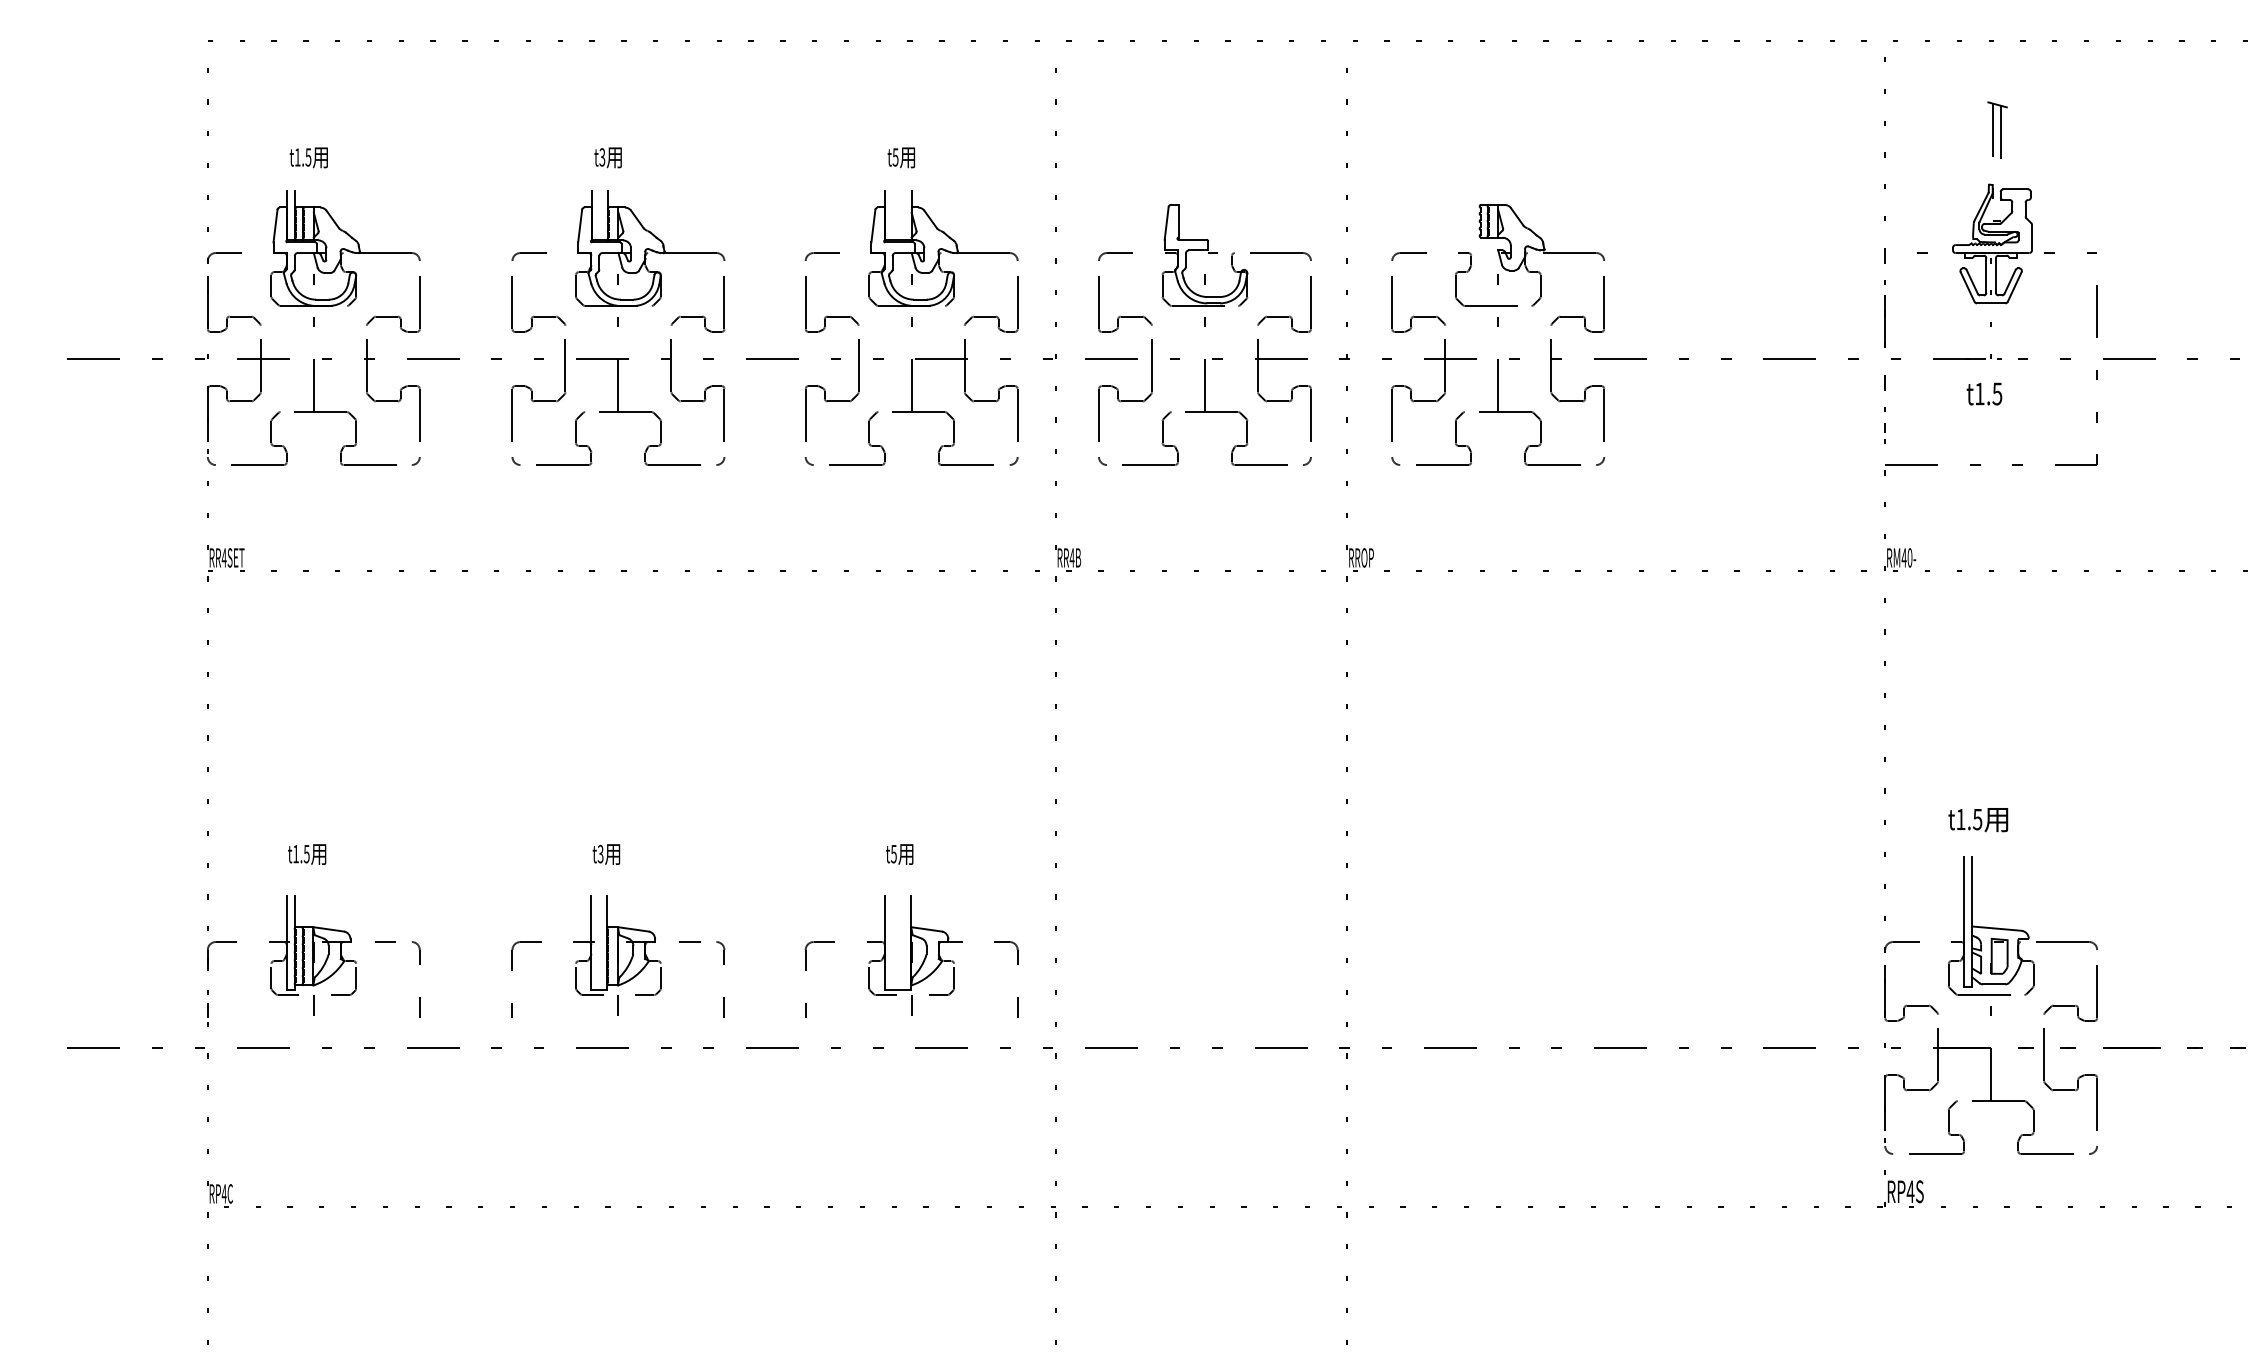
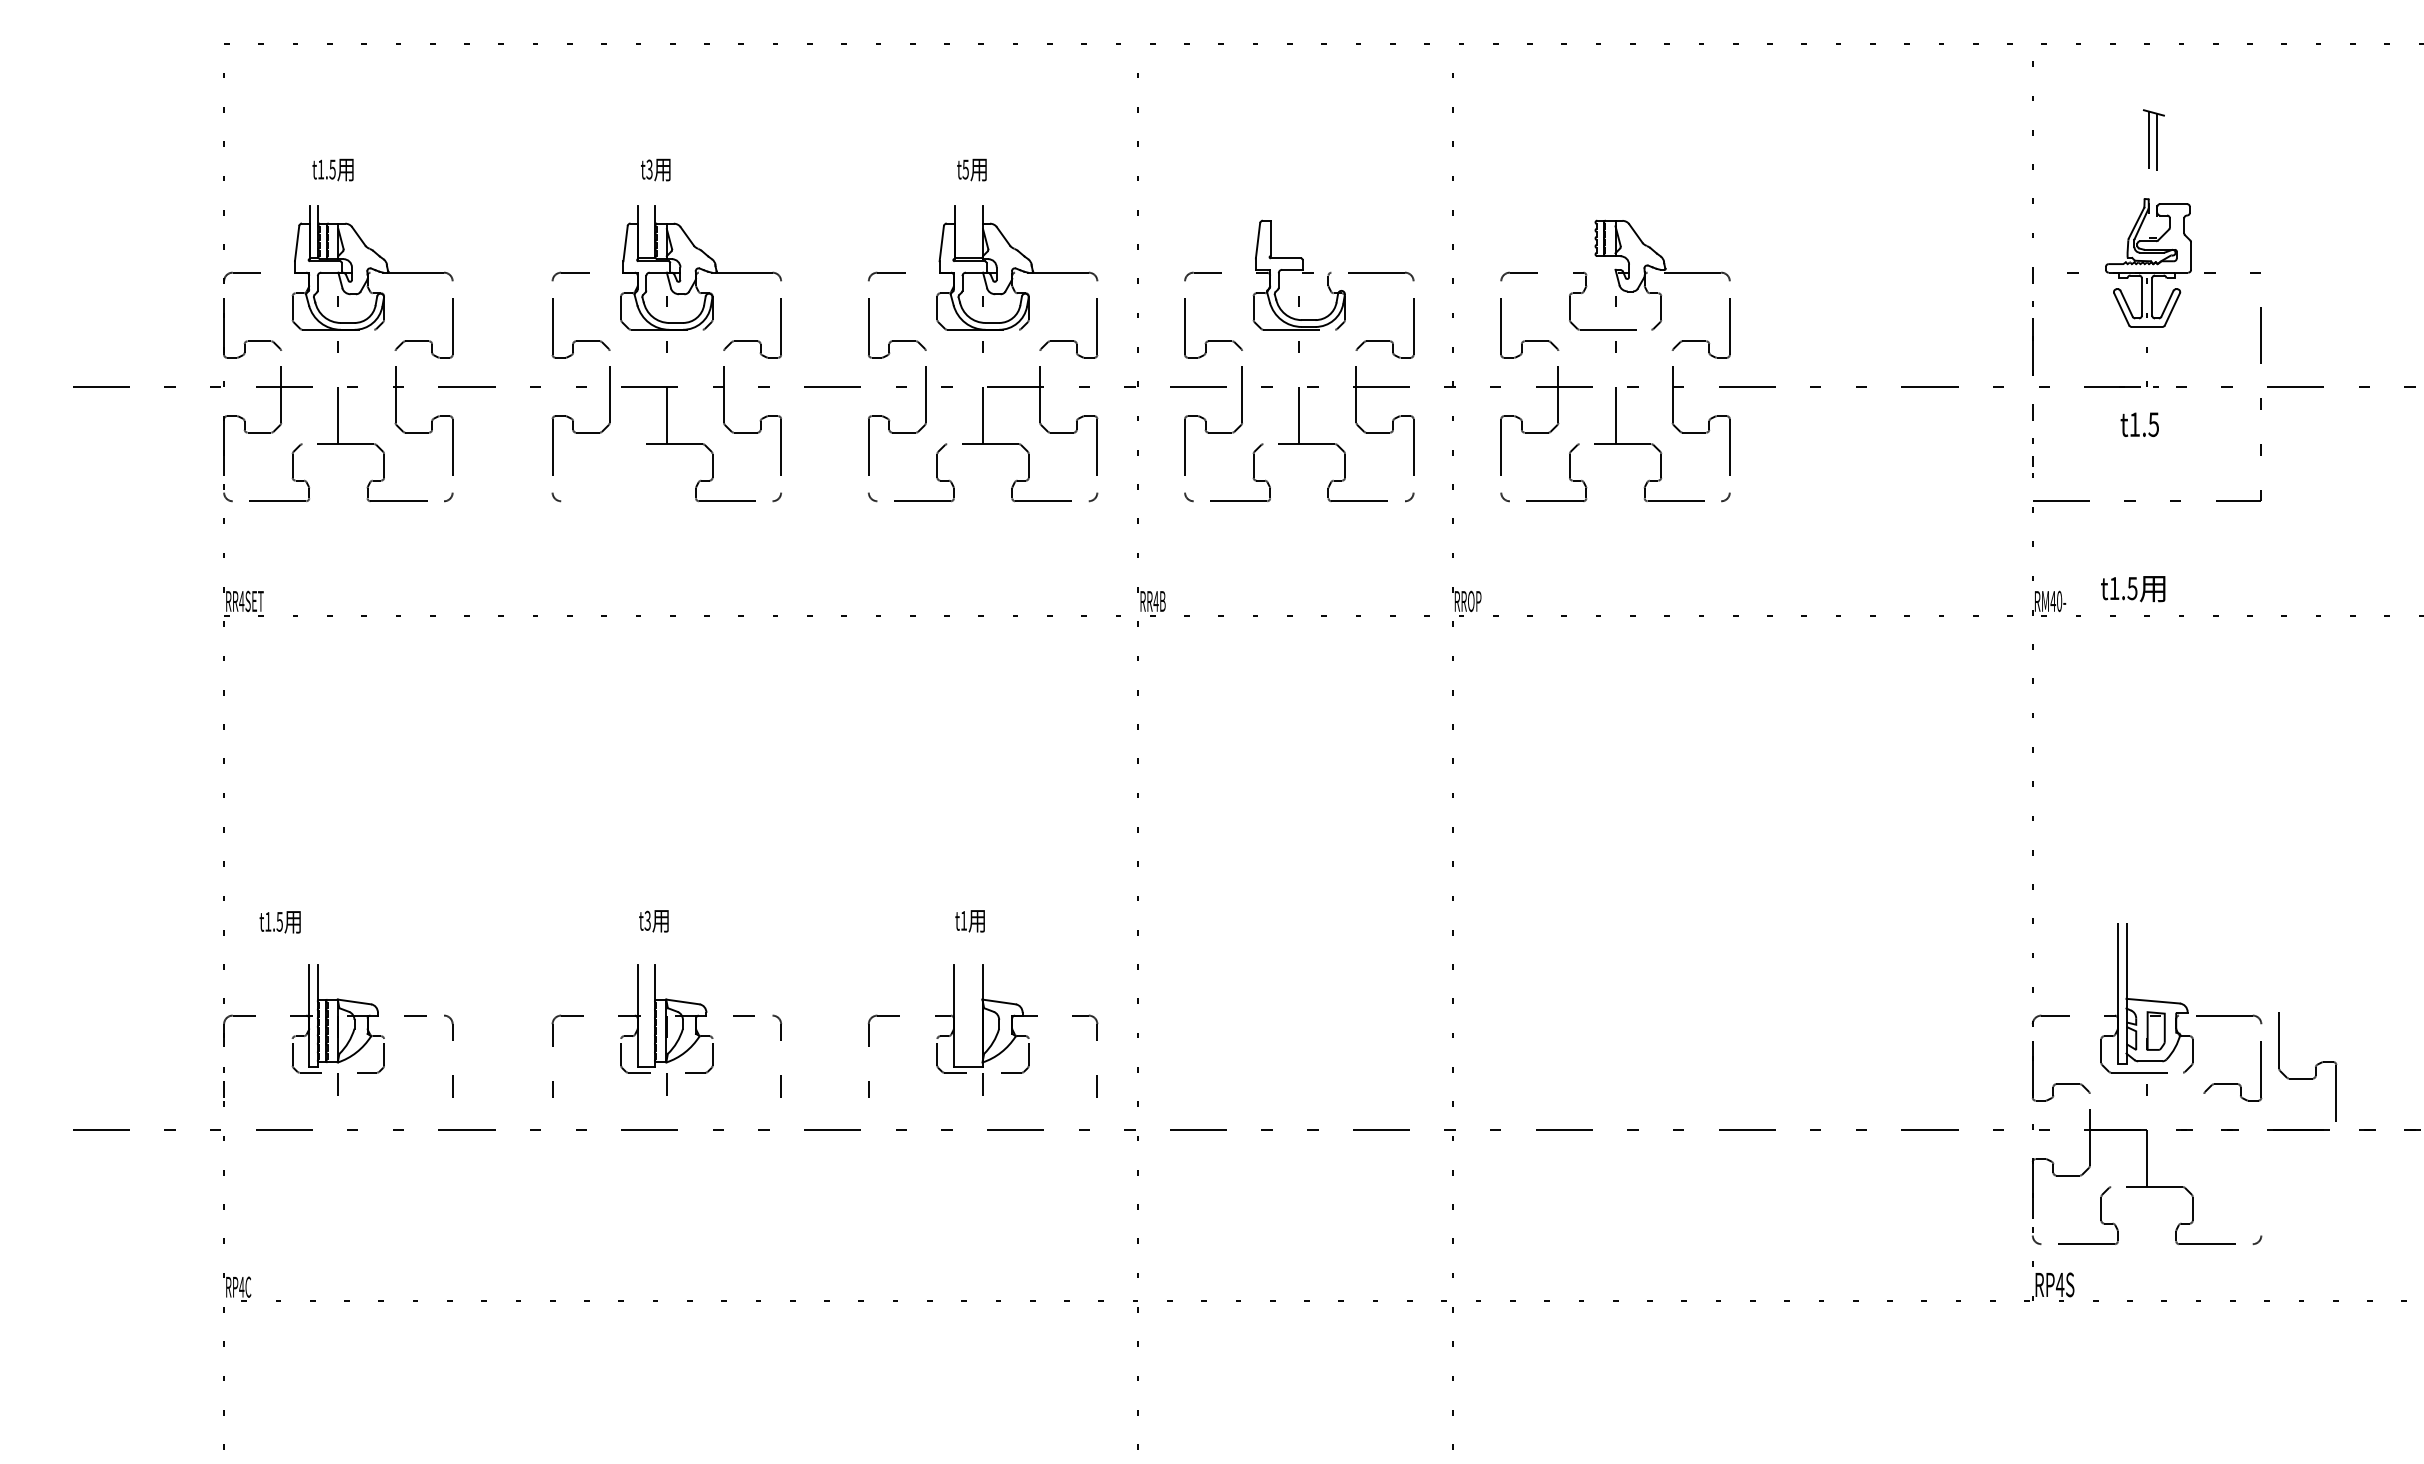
part: (575, 438) -> (620, 472), removed
text: (1978, 820) -> (2133, 589), moved
text: (893, 853) -> (963, 920), t5 -> t1
text: (306, 854) -> (279, 922), moved
part: (2077, 1079) -> (2315, 1066), moved

